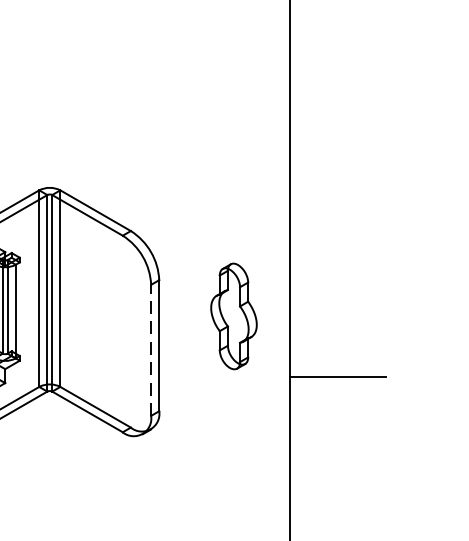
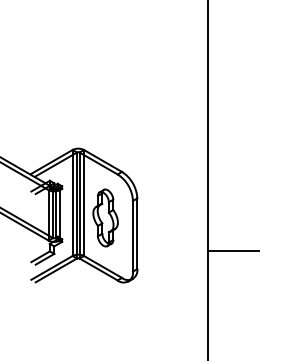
part: (233, 315) -> (105, 217), moved
line: (150, 348) -> (132, 235), dashed -> solid

